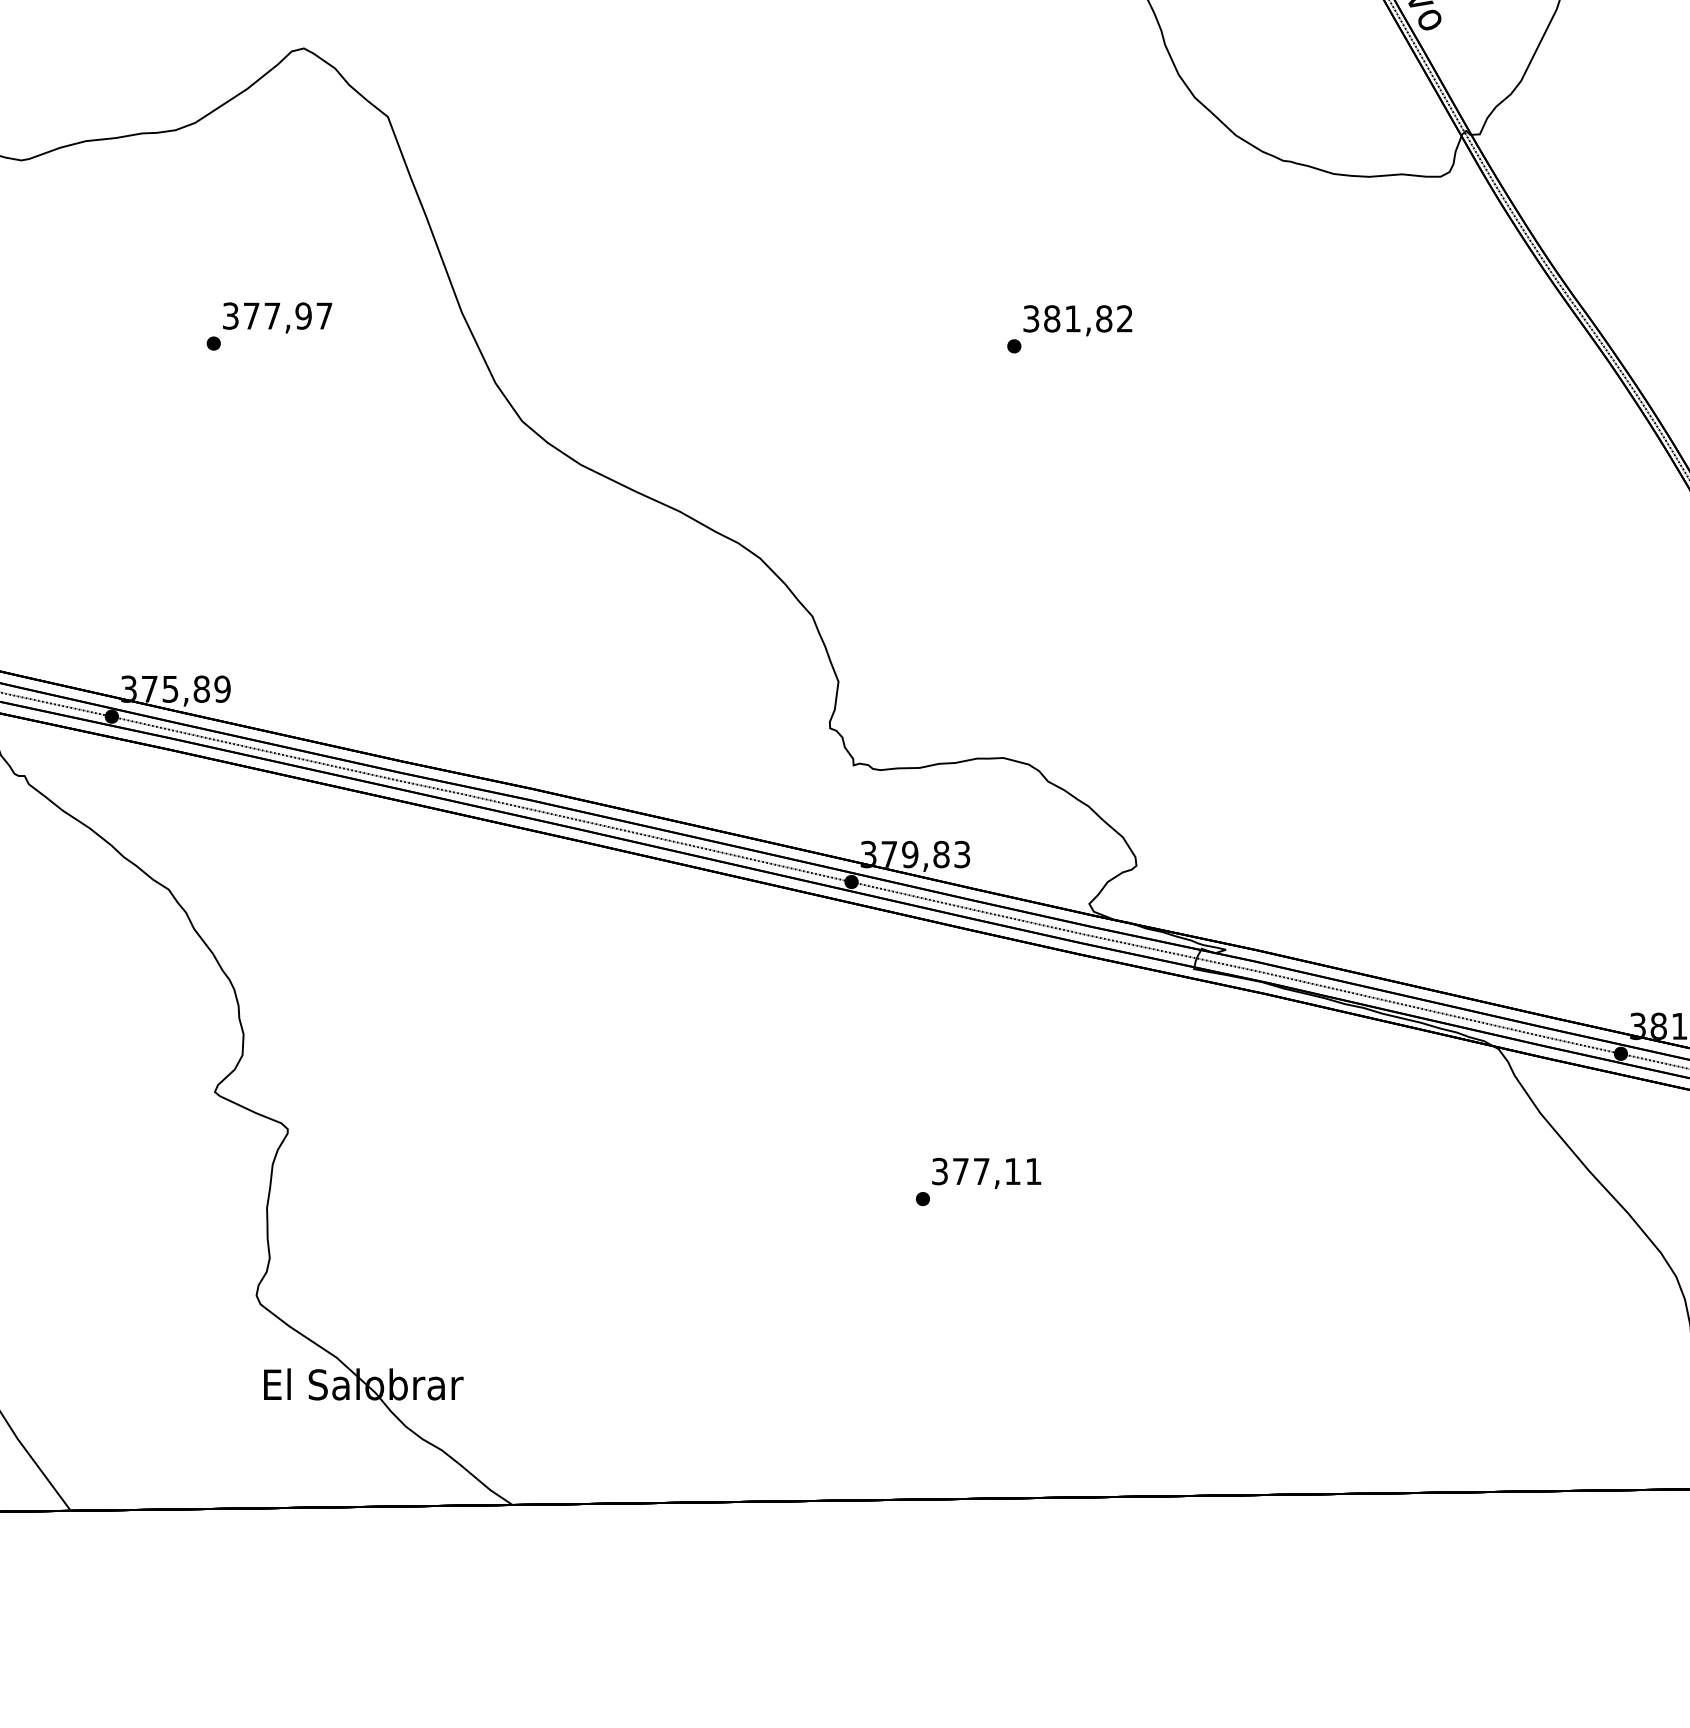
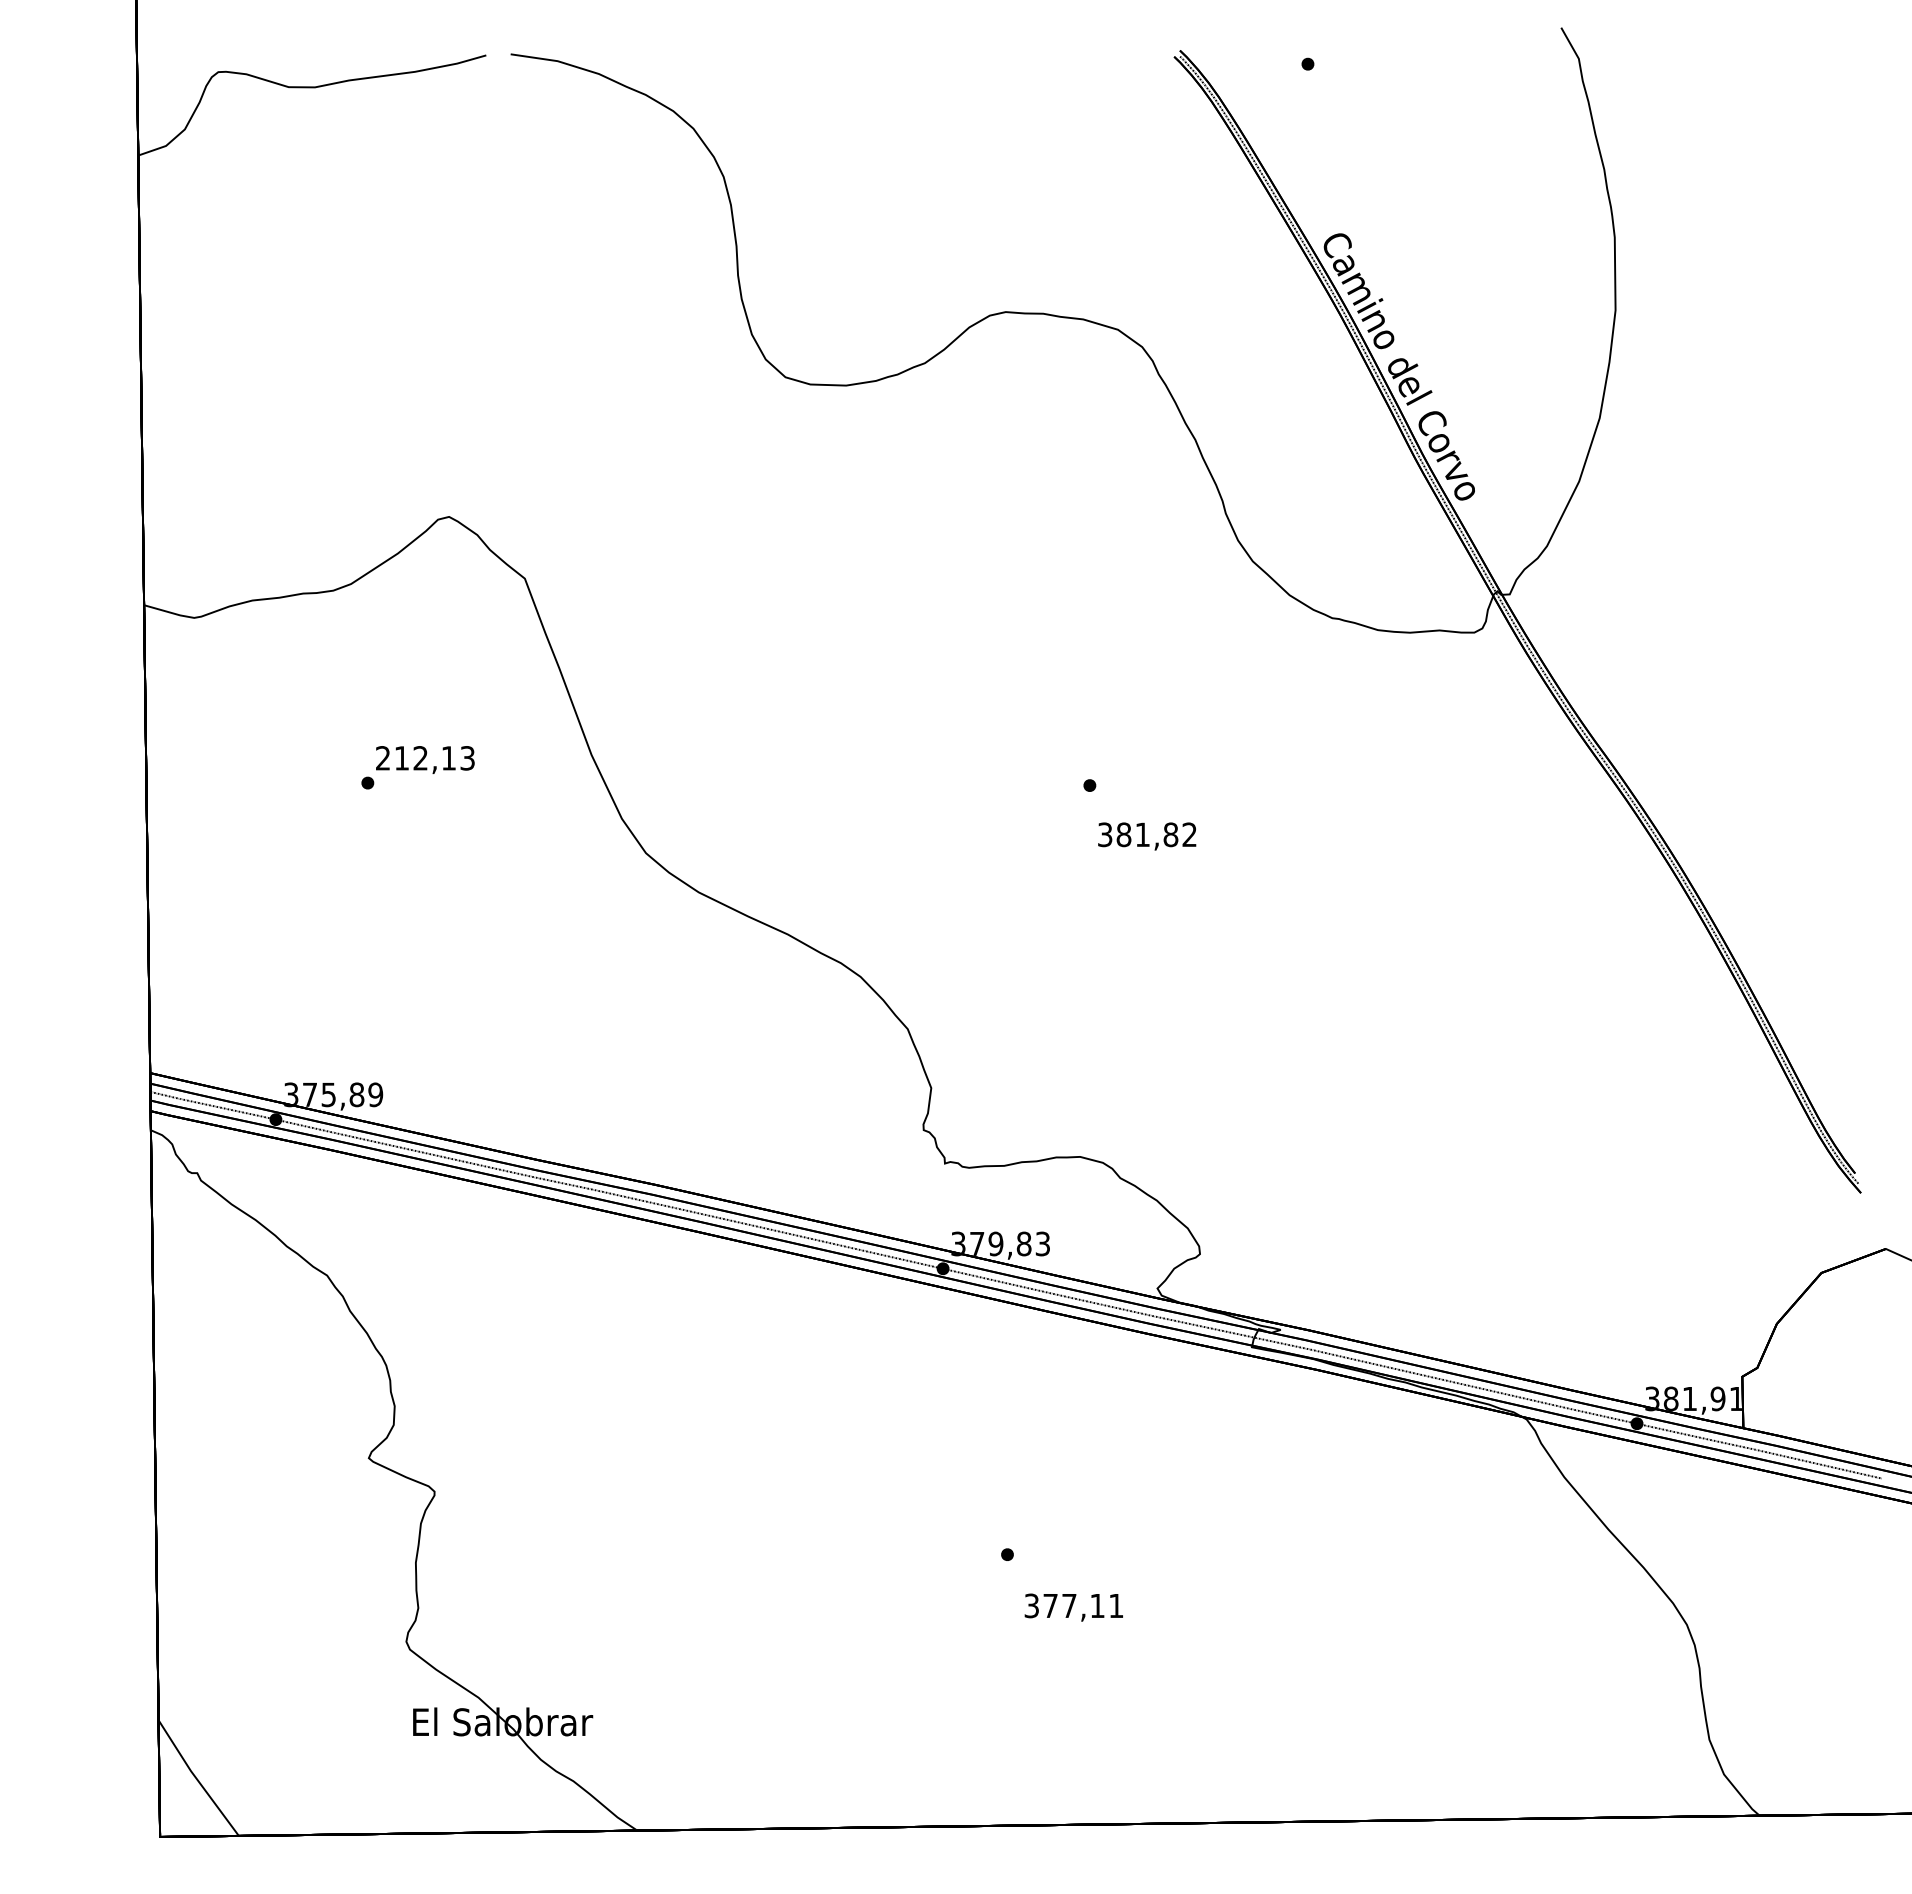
text: (277, 316) -> (425, 758), 377,97 -> 212,13
text: (1078, 320) -> (1147, 836), moved
text: (986, 1173) -> (1073, 1607), moved

